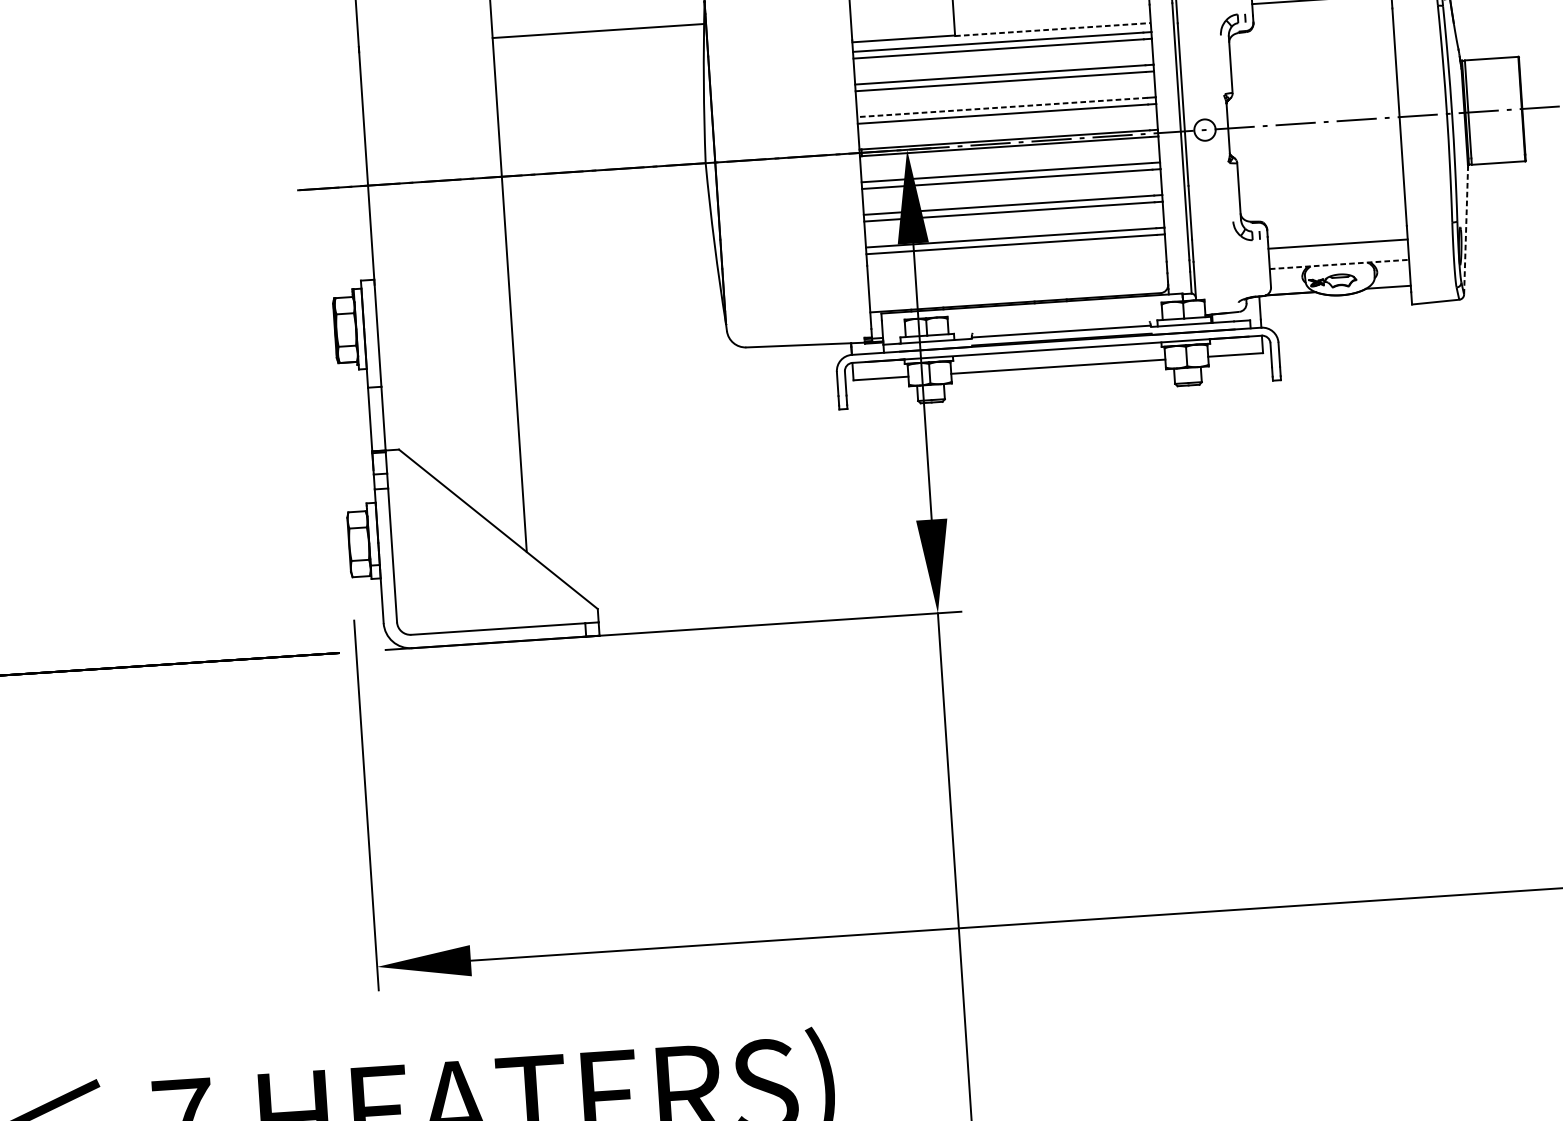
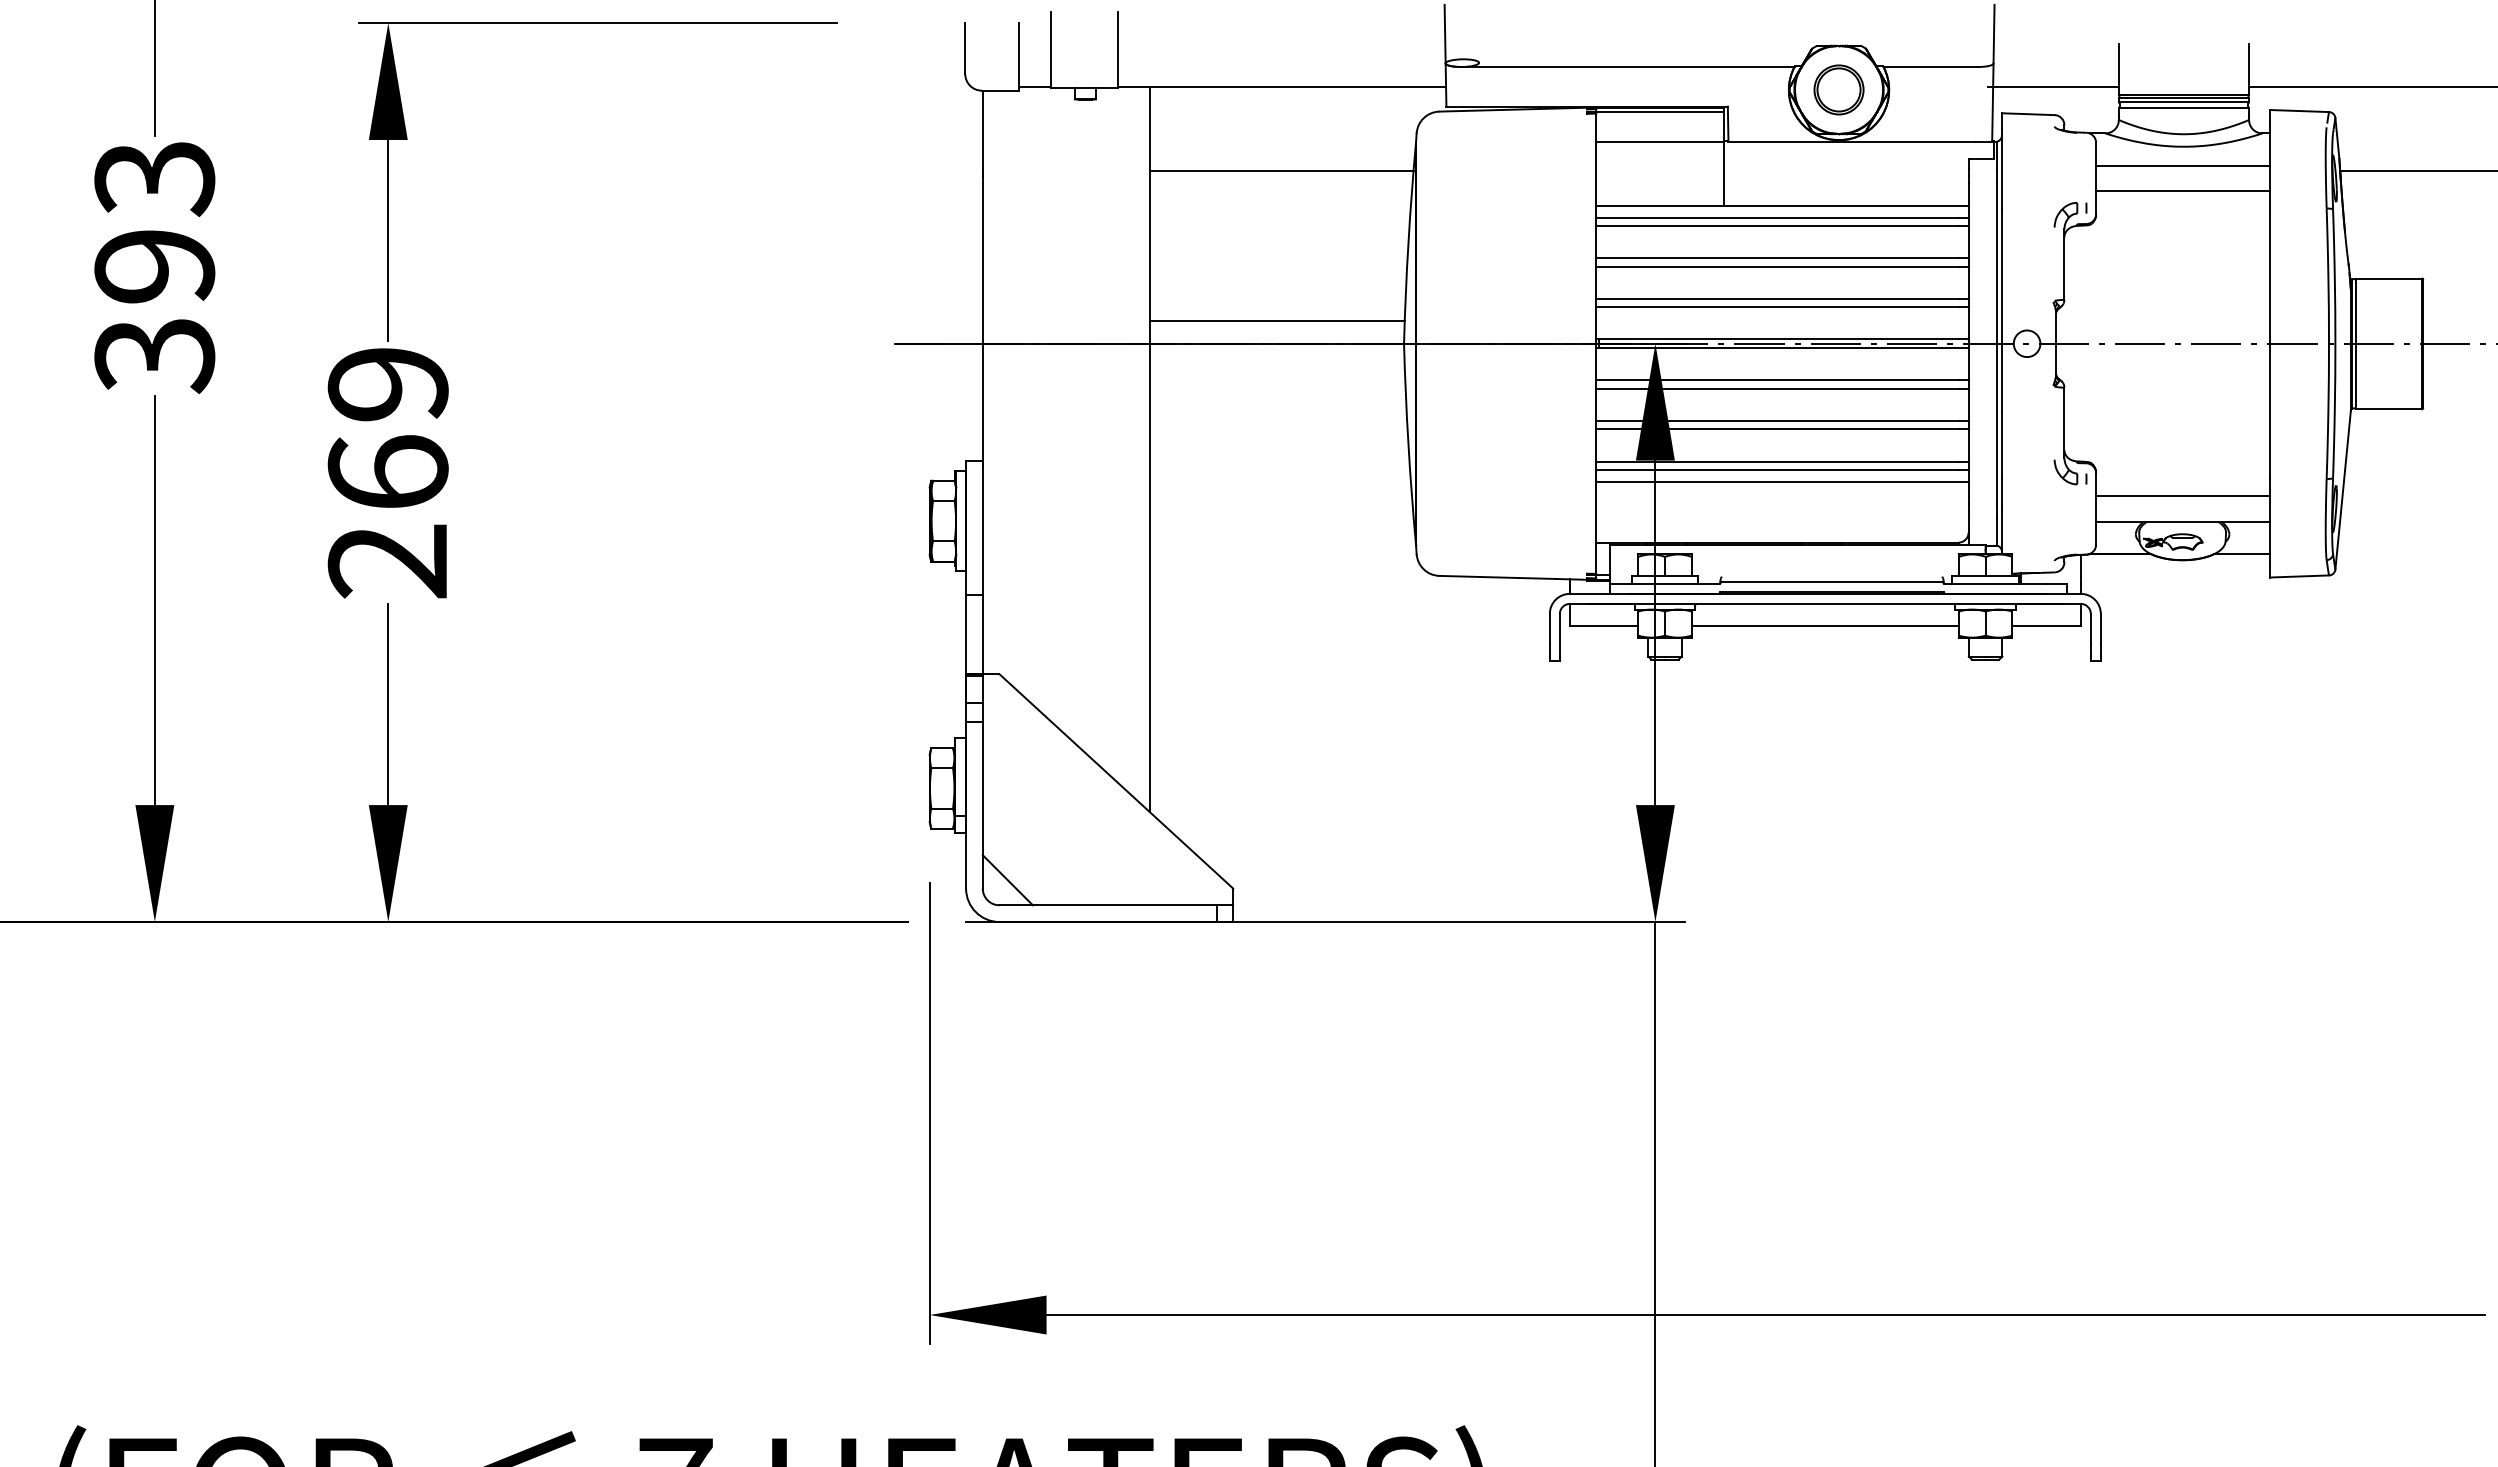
line: (1053, 29) -> (1847, 206), dashed -> solid
line: (1001, 107) -> (1776, 298), dashed -> solid
line: (602, 151) -> (1276, 320), added
line: (1466, 230) -> (2343, 489), dashed -> solid
line: (1016, 253) -> (1782, 481), added
line: (1339, 264) -> (2183, 521), dashed -> solid
line: (416, 614) -> (1007, 880), added

